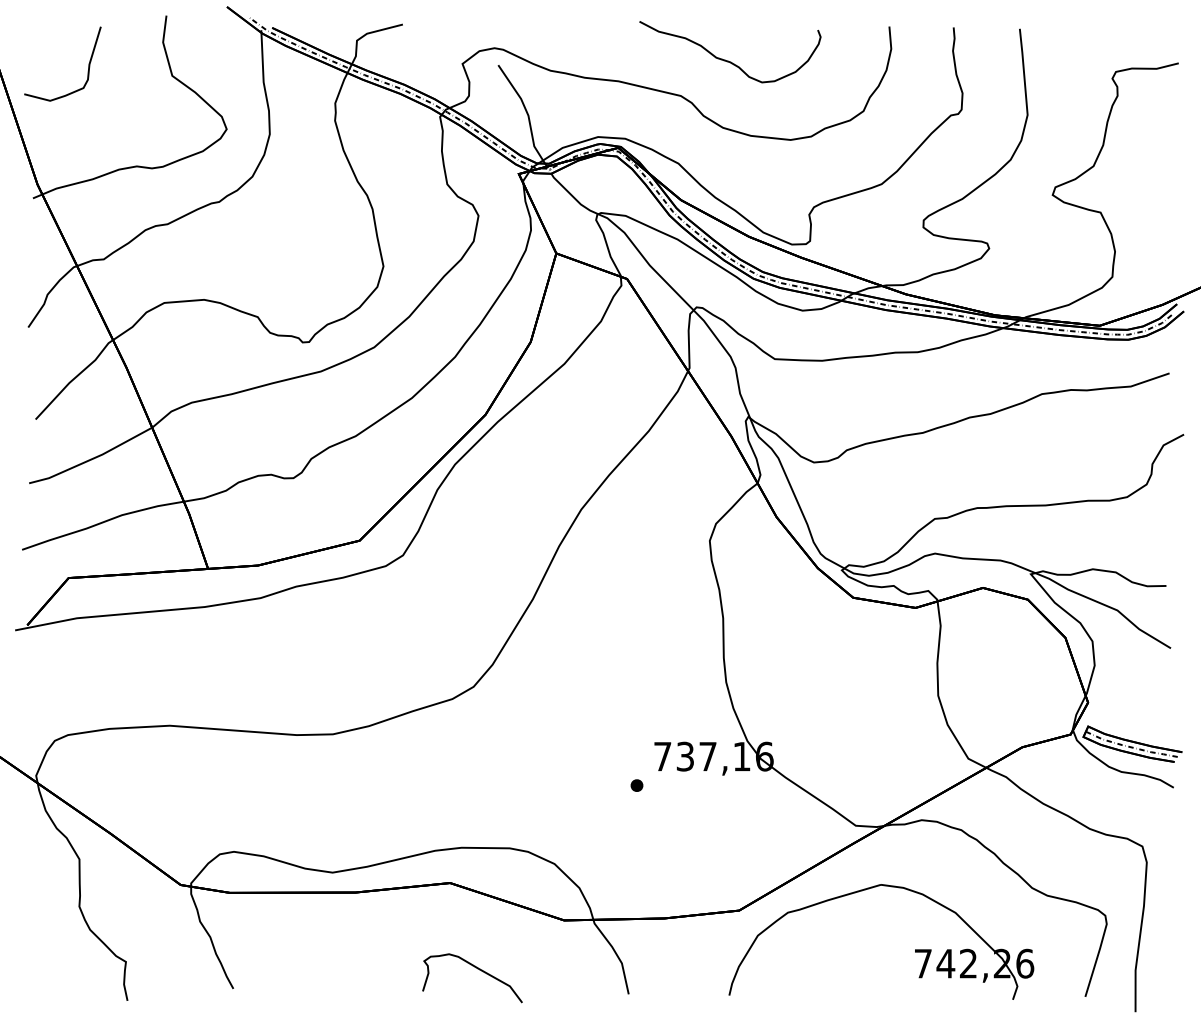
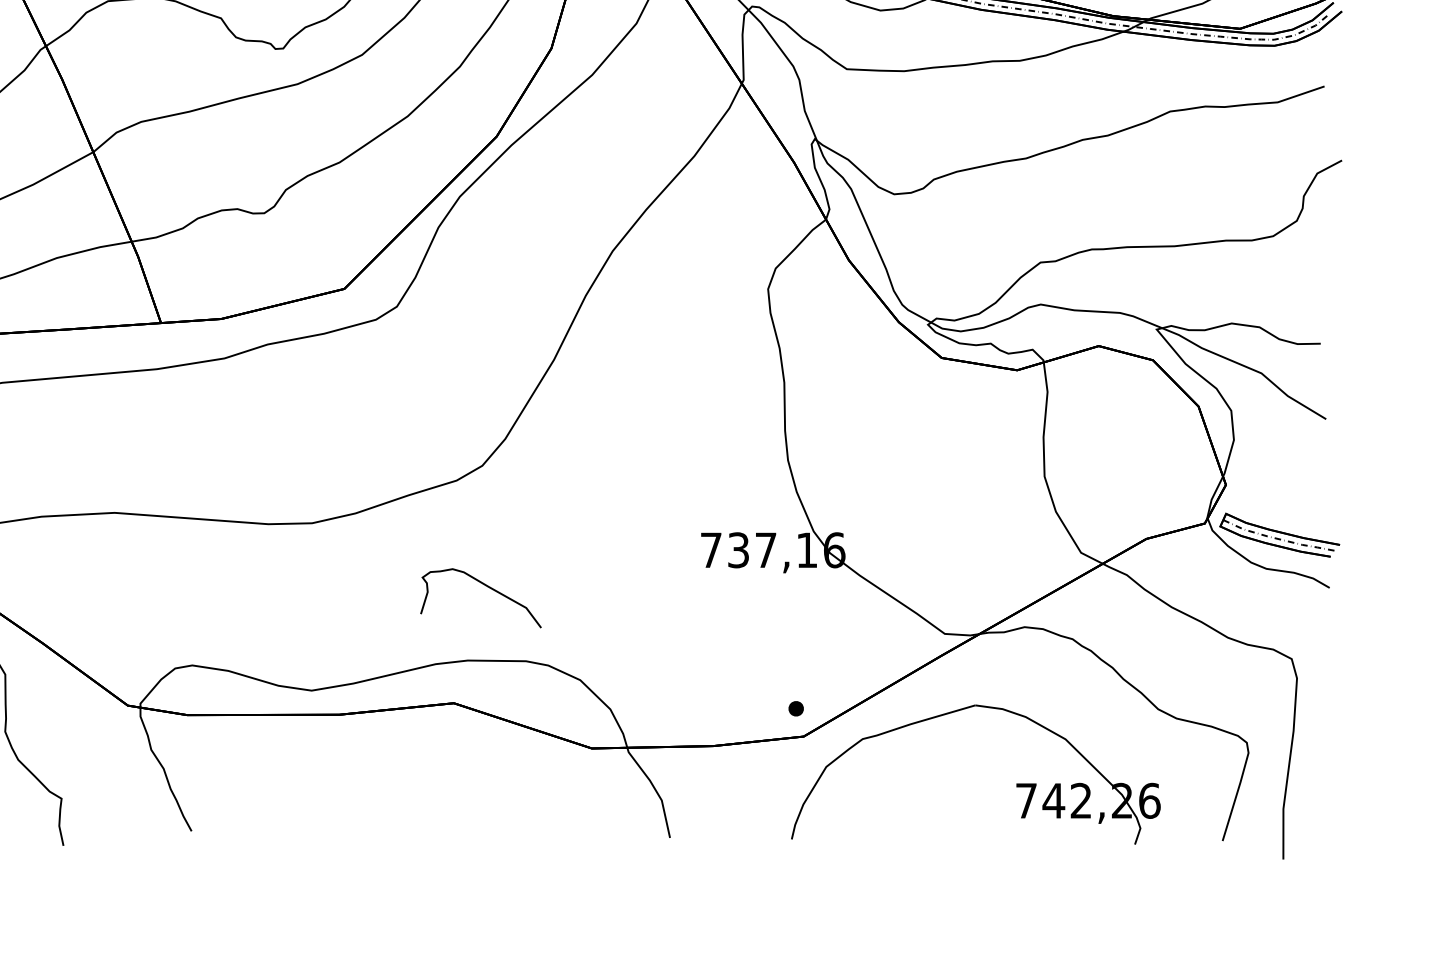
part: (636, 785) -> (795, 708), moved
curve: (477, 969) -> (487, 587), moved

